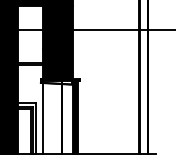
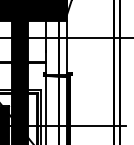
fill: (57, 43) -> (55, 47), removed

